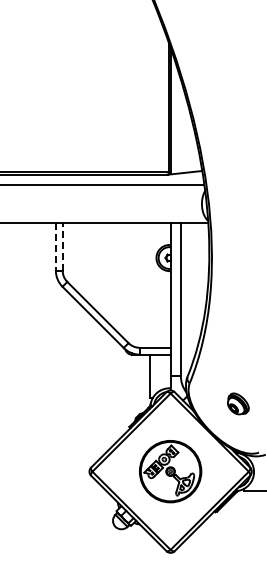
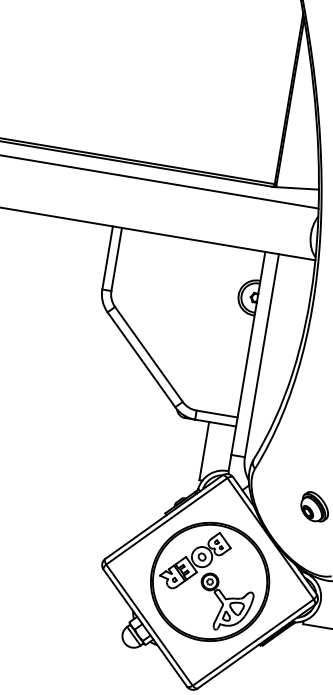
line: (55, 246) -> (107, 257), dashed -> solid
line: (62, 246) -> (116, 258), dashed -> solid
part: (170, 471) -> (209, 581), size x1.43

